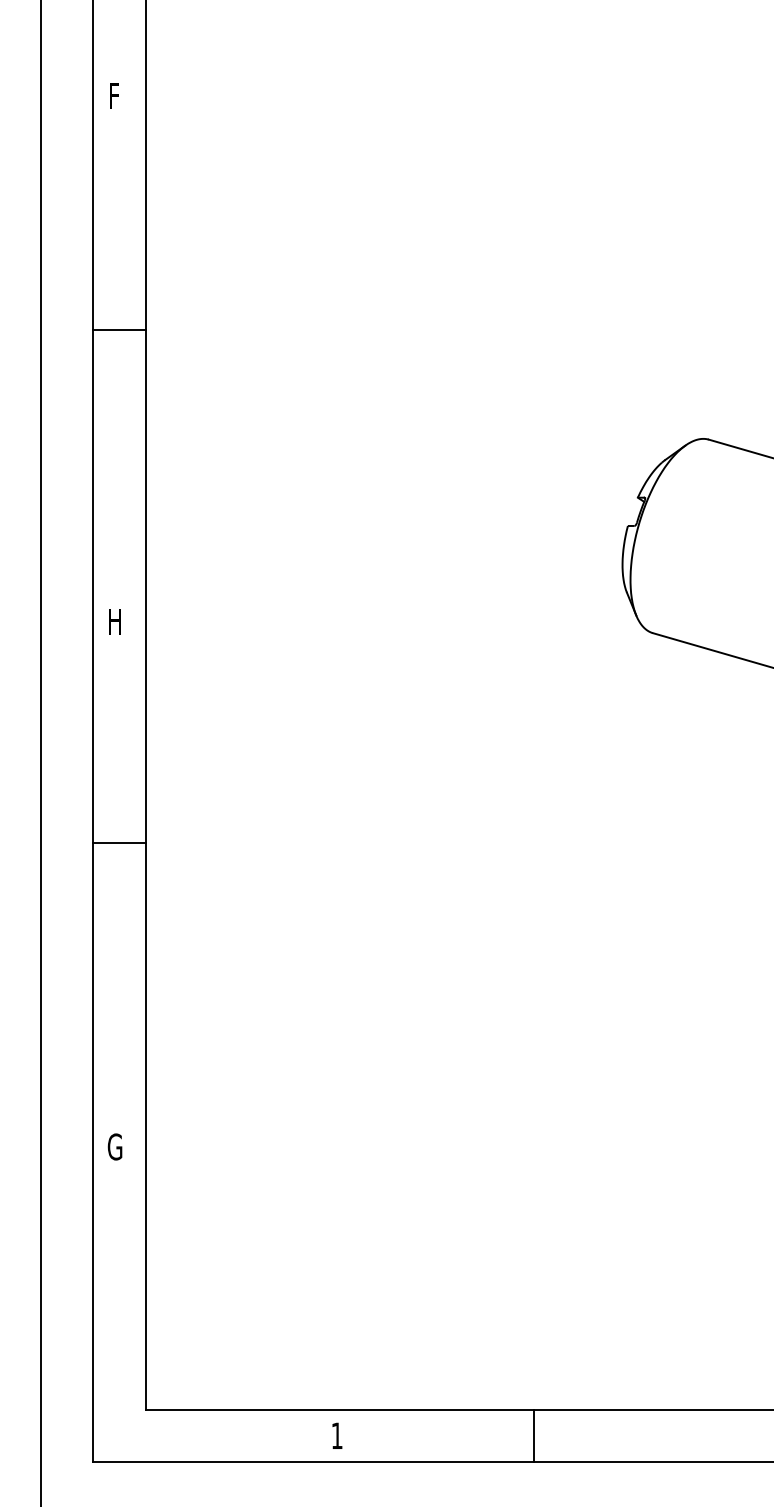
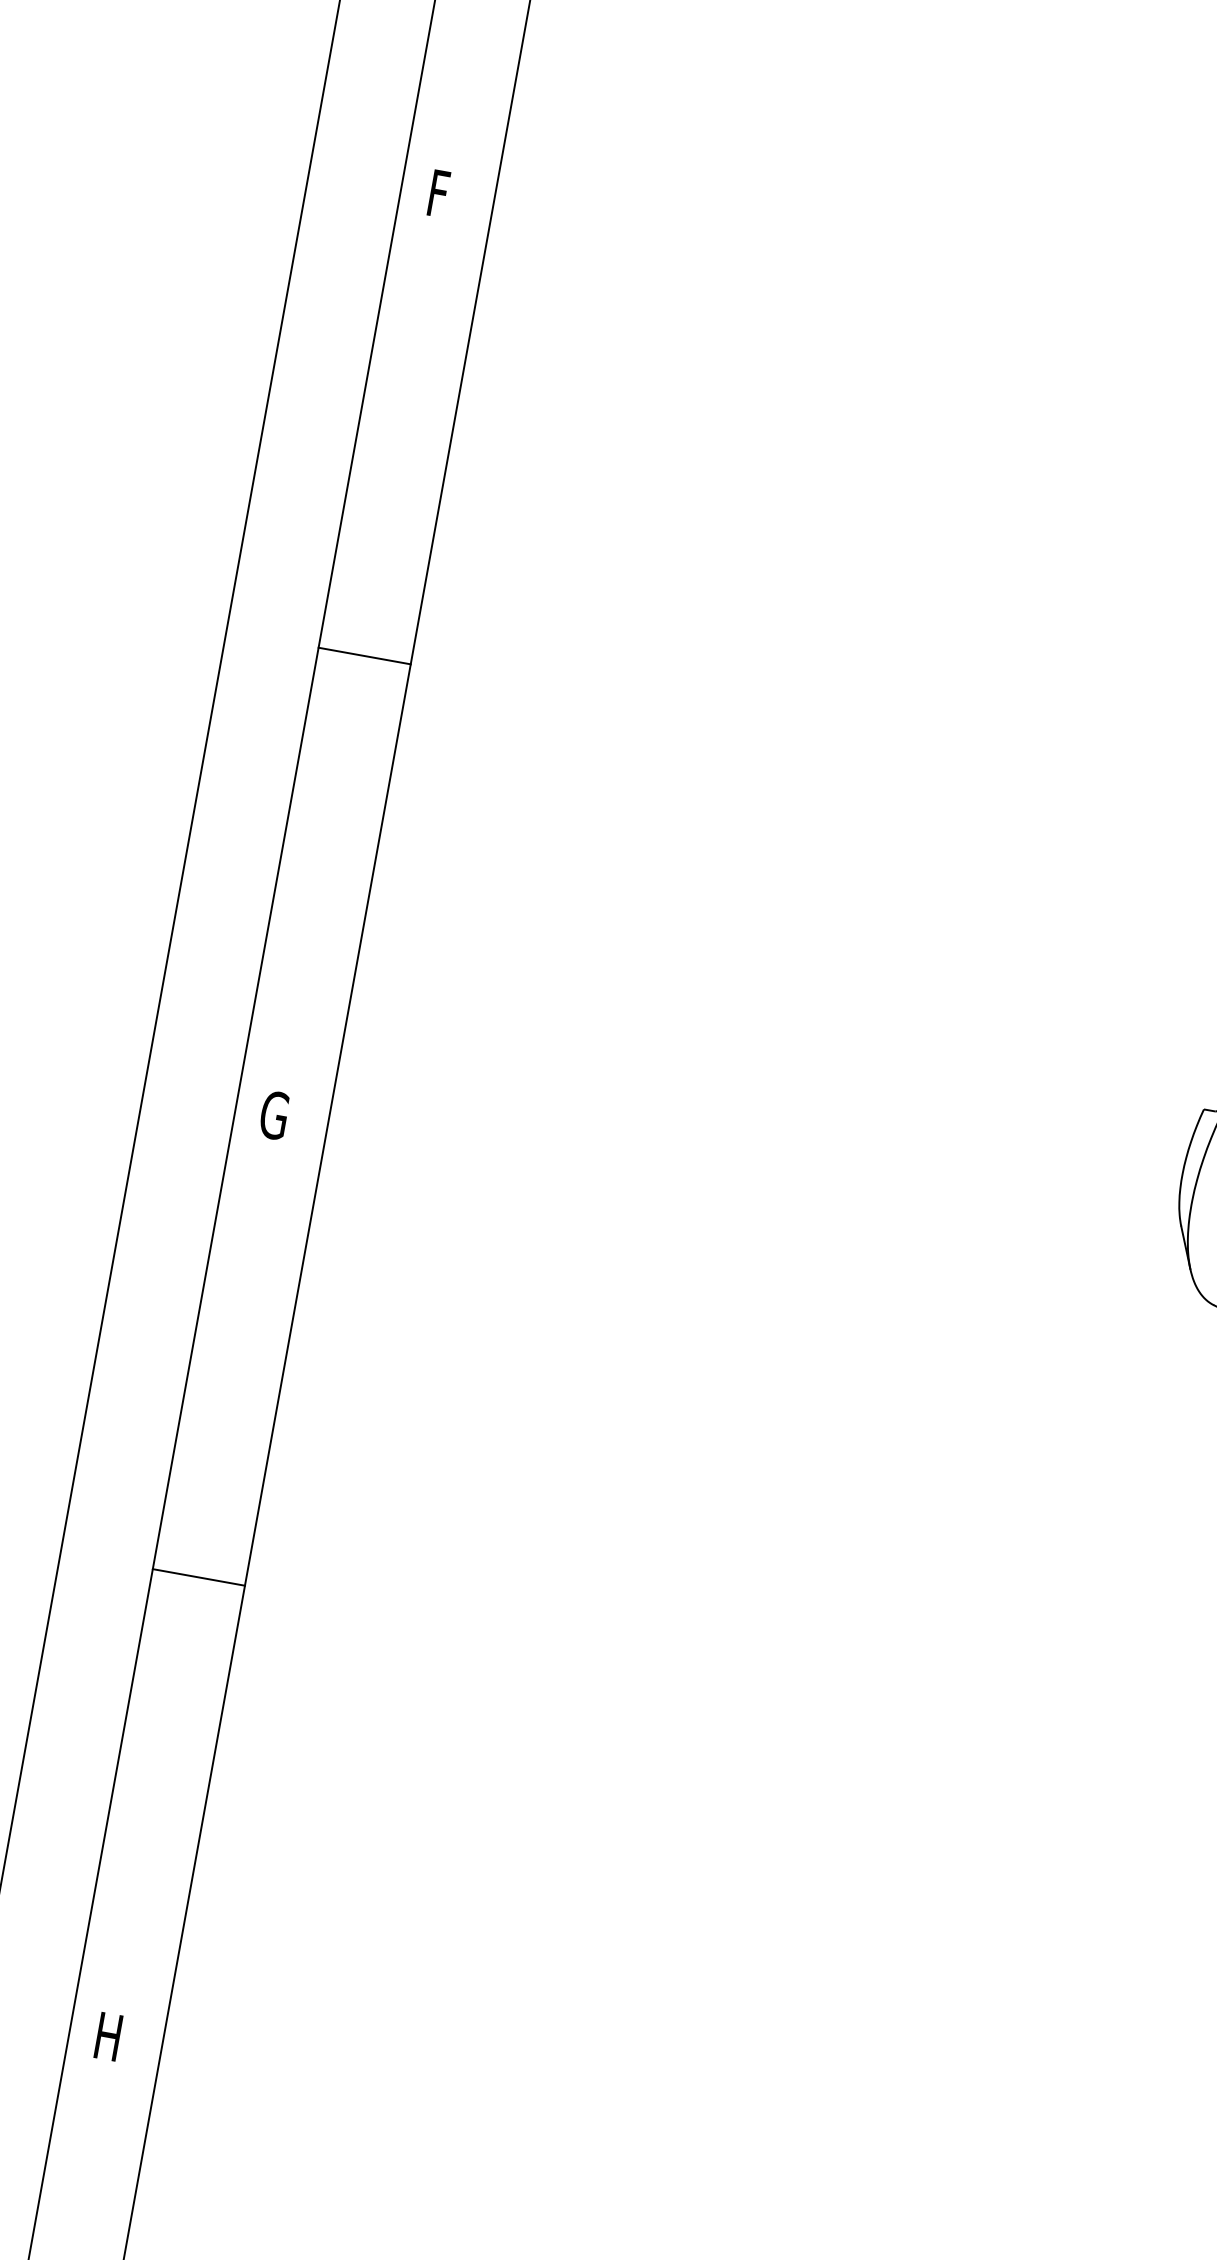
line: (119, 330) -> (364, 656), moved
text: (114, 621) -> (273, 1114), H -> G
line: (119, 843) -> (199, 1577), moved
text: (114, 1146) -> (107, 2035), G -> H

